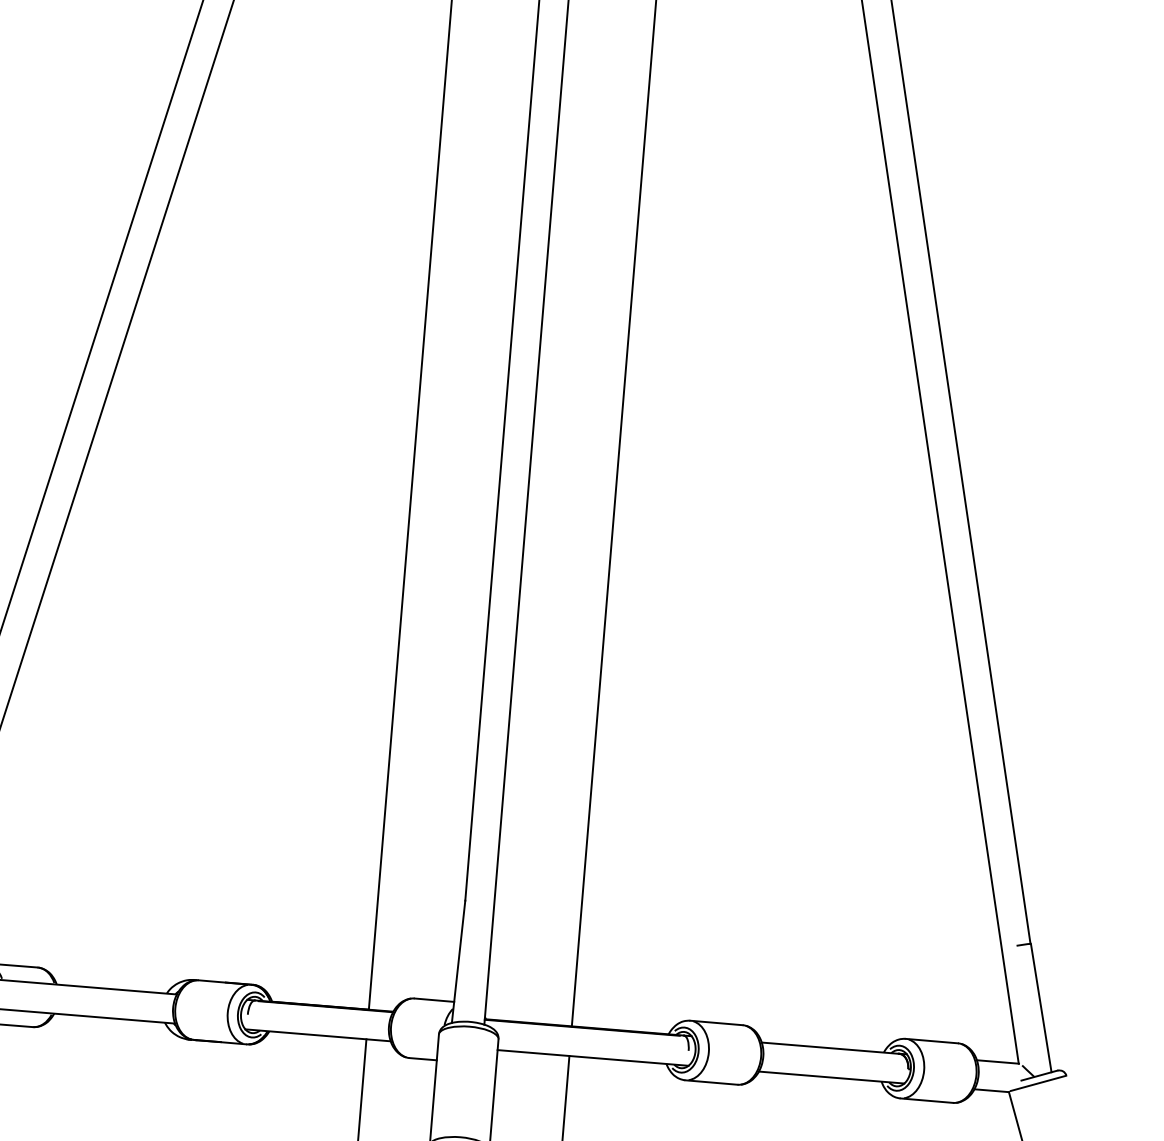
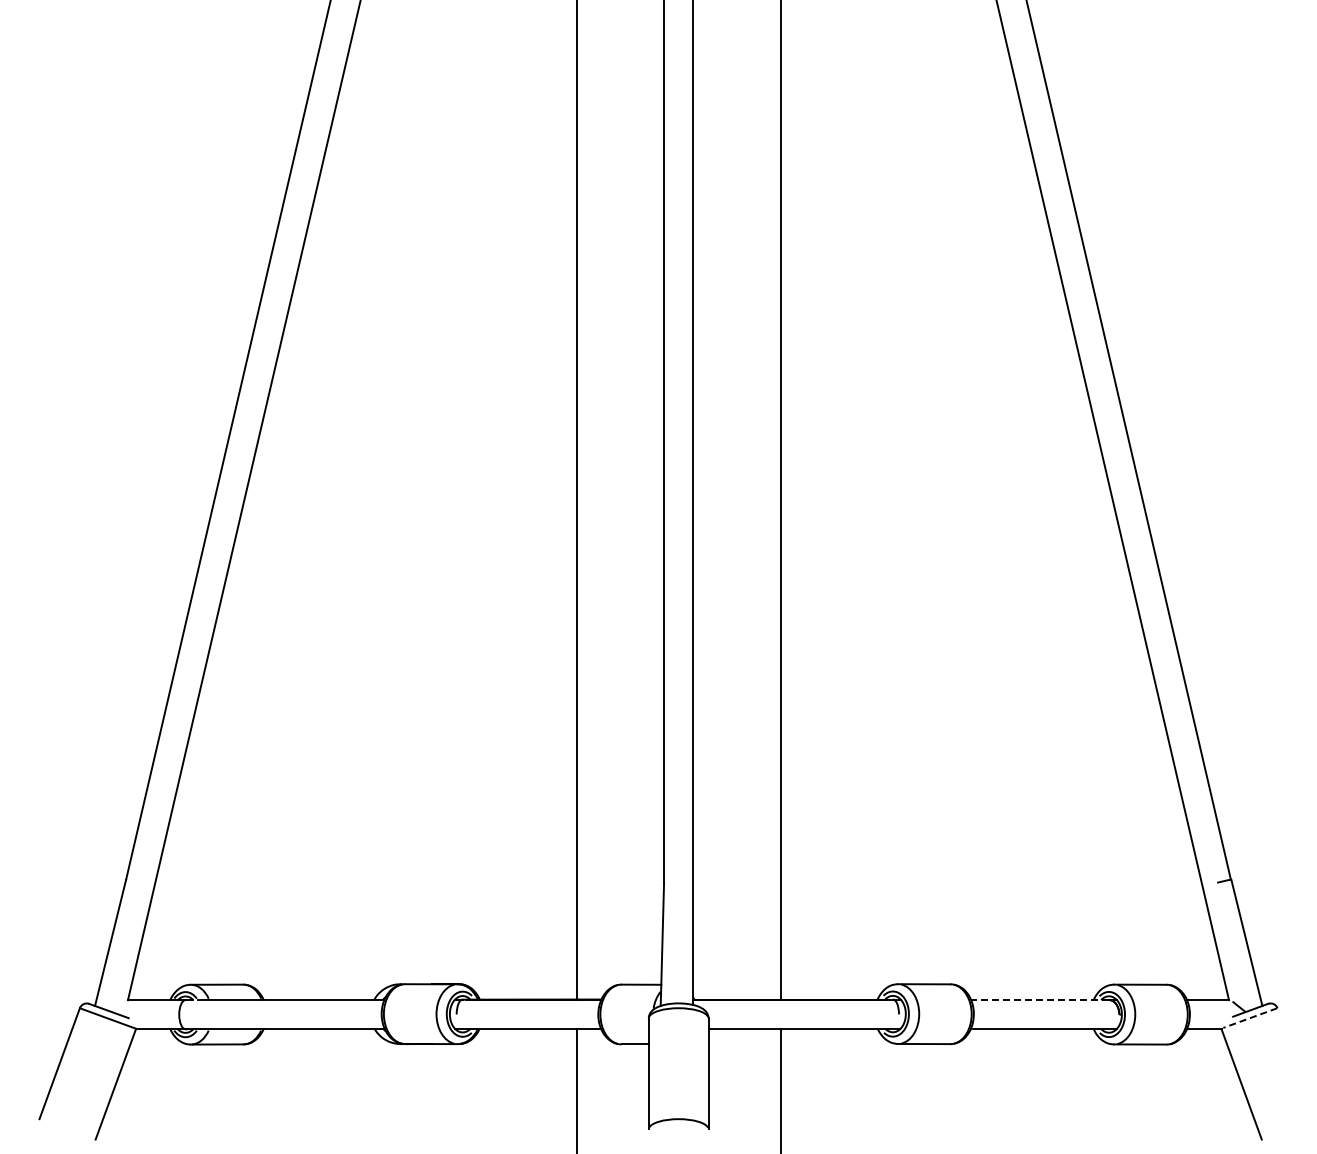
line: (830, 1048) -> (1040, 1000), solid -> dashed
line: (1038, 1083) -> (1250, 1018), solid -> dashed

